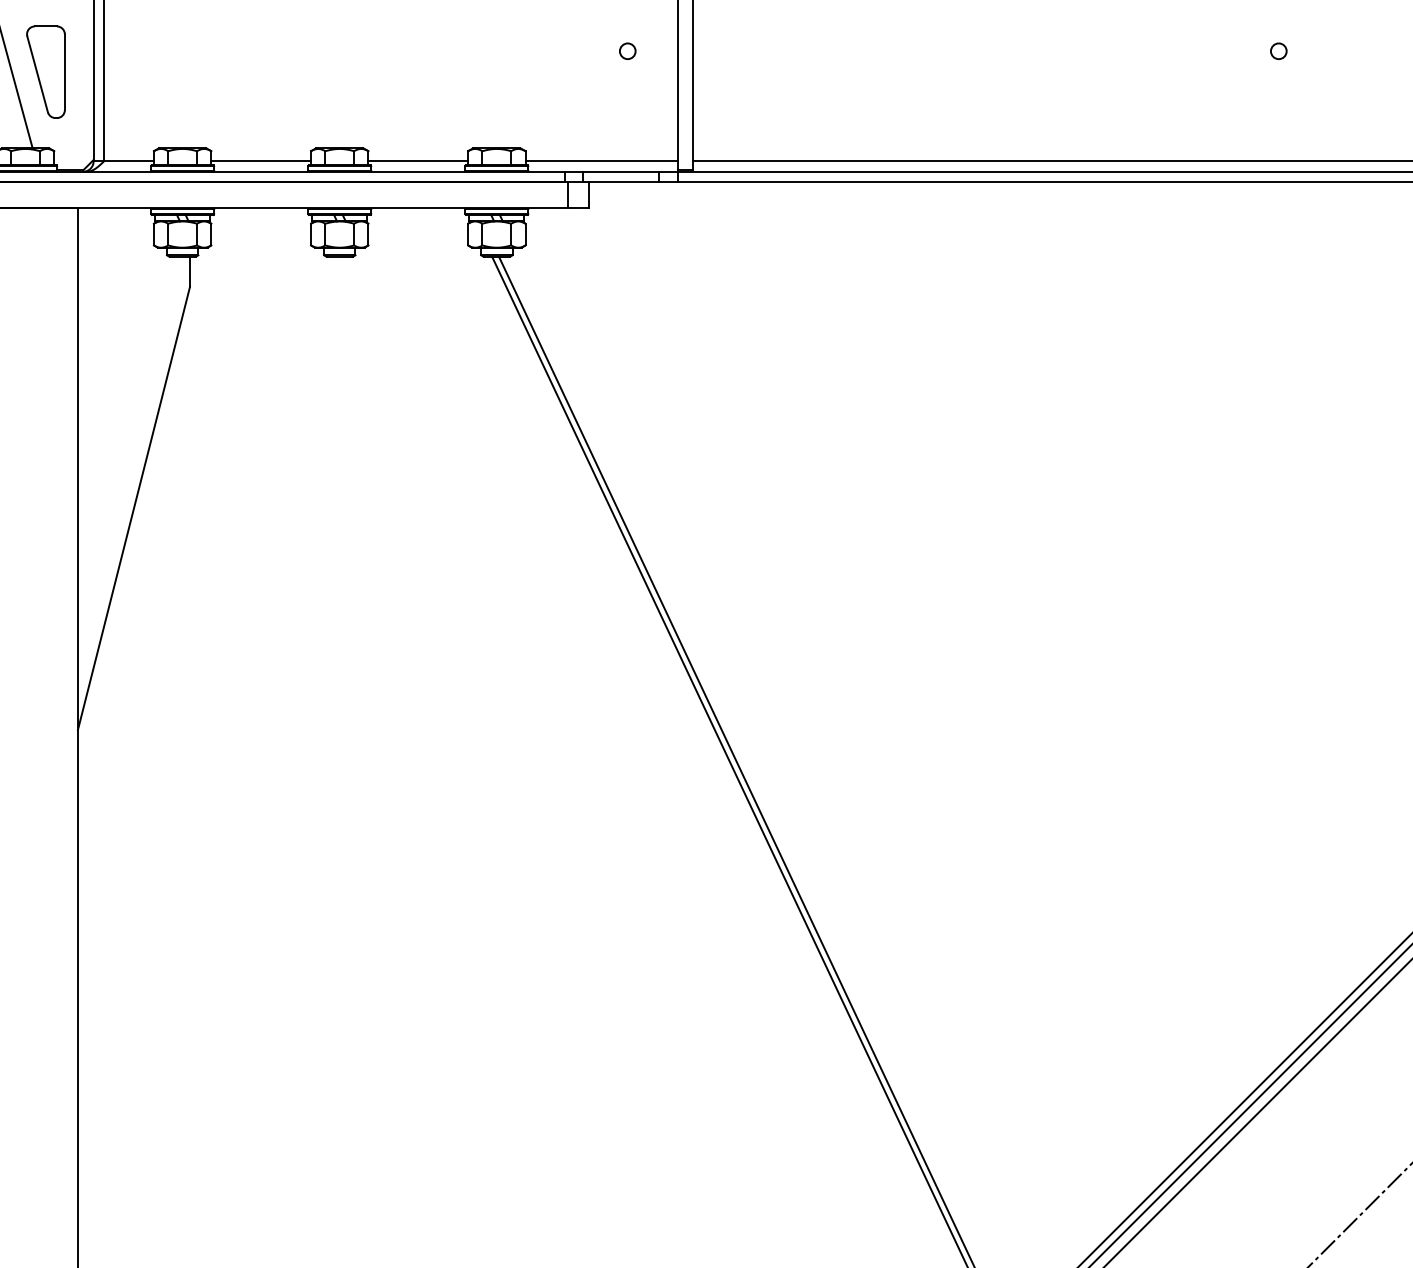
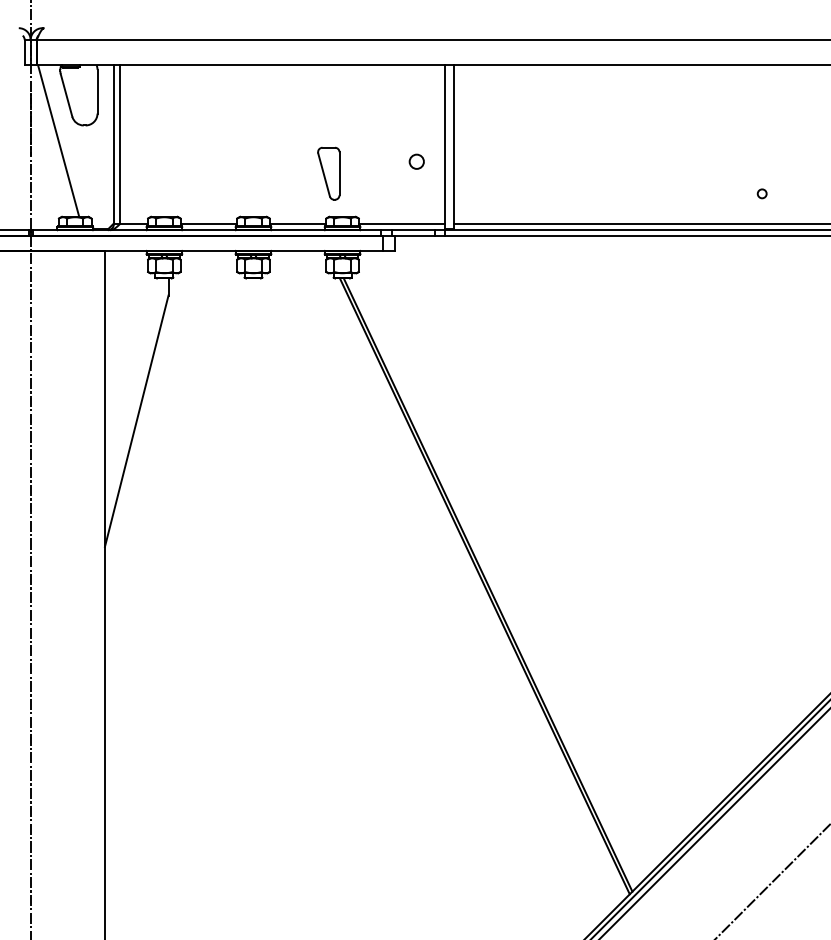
circle: (627, 50) -> (416, 161), size x1.6
circle: (1277, 50) -> (761, 193), moved
part: (45, 71) -> (328, 173), moved

